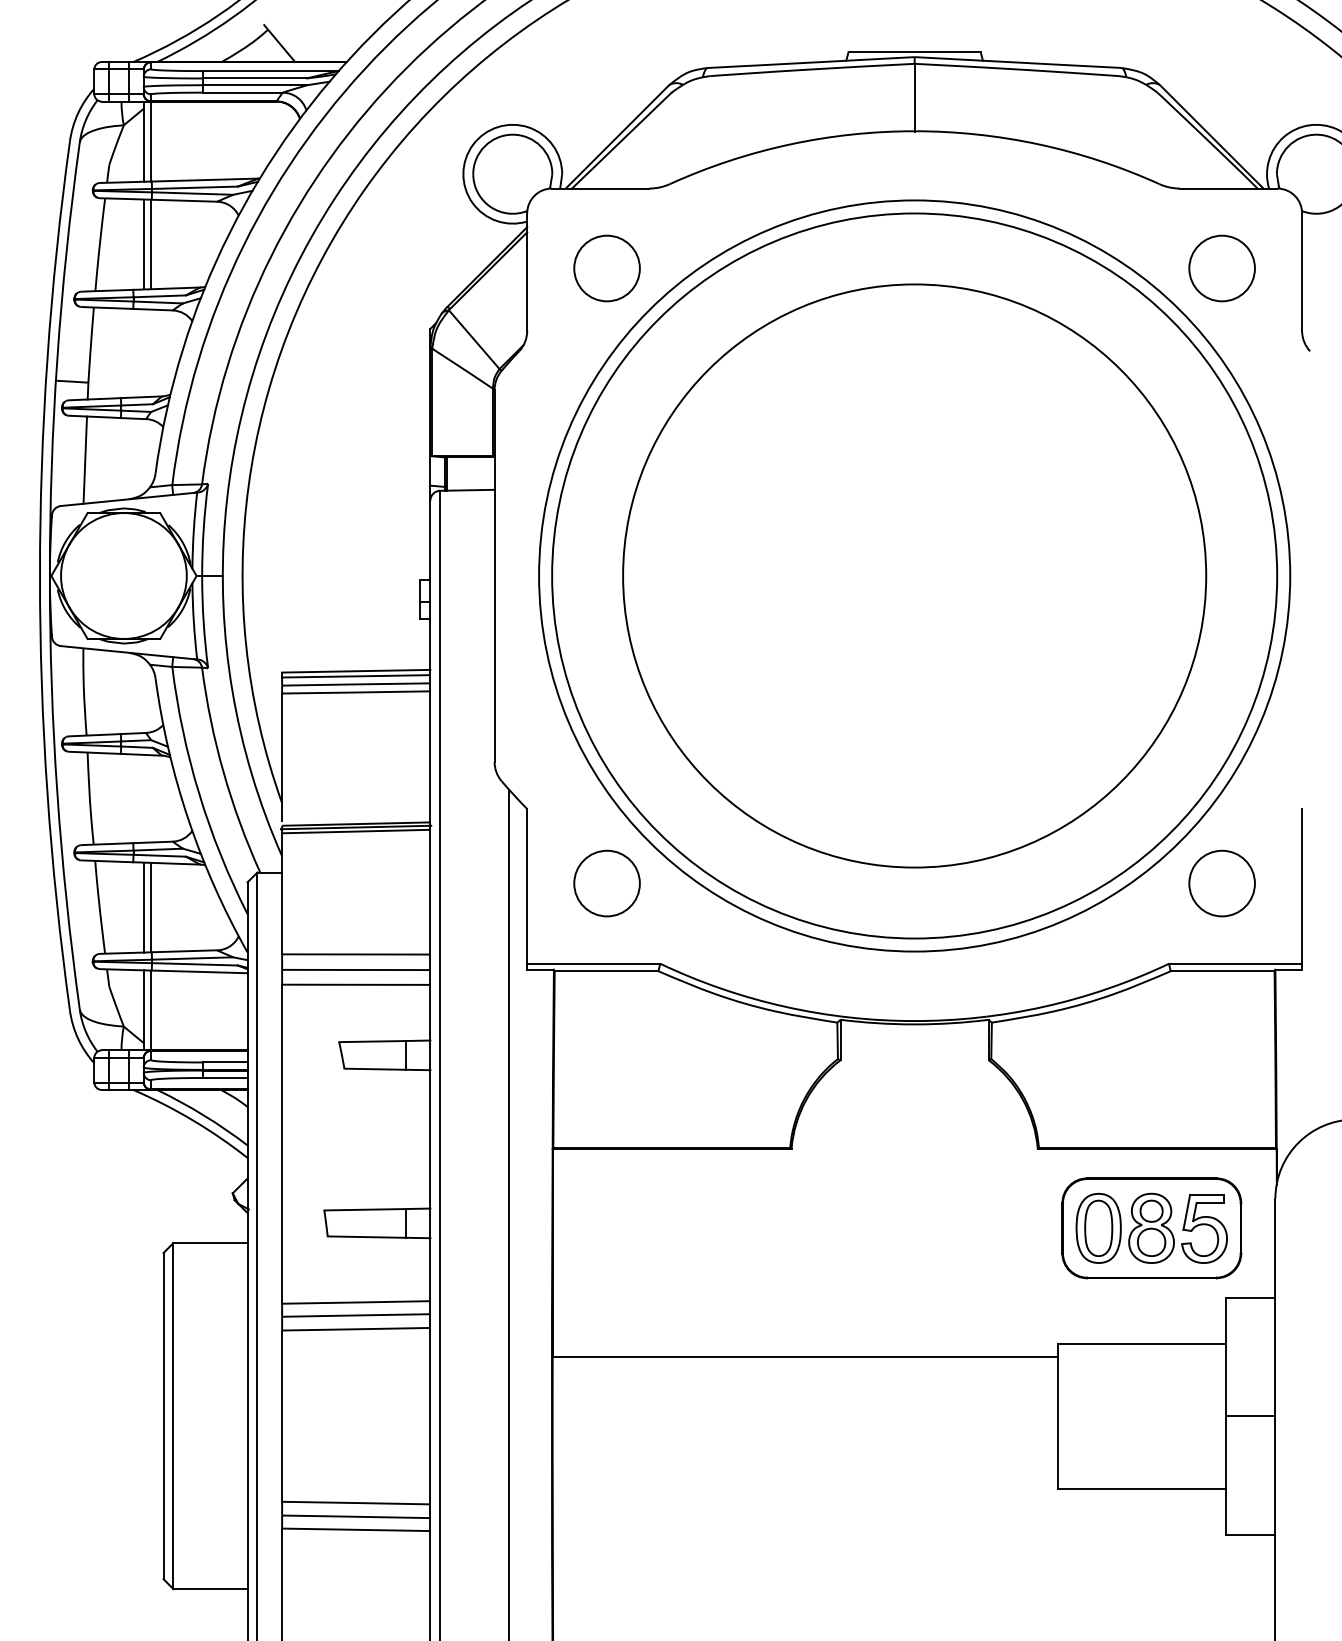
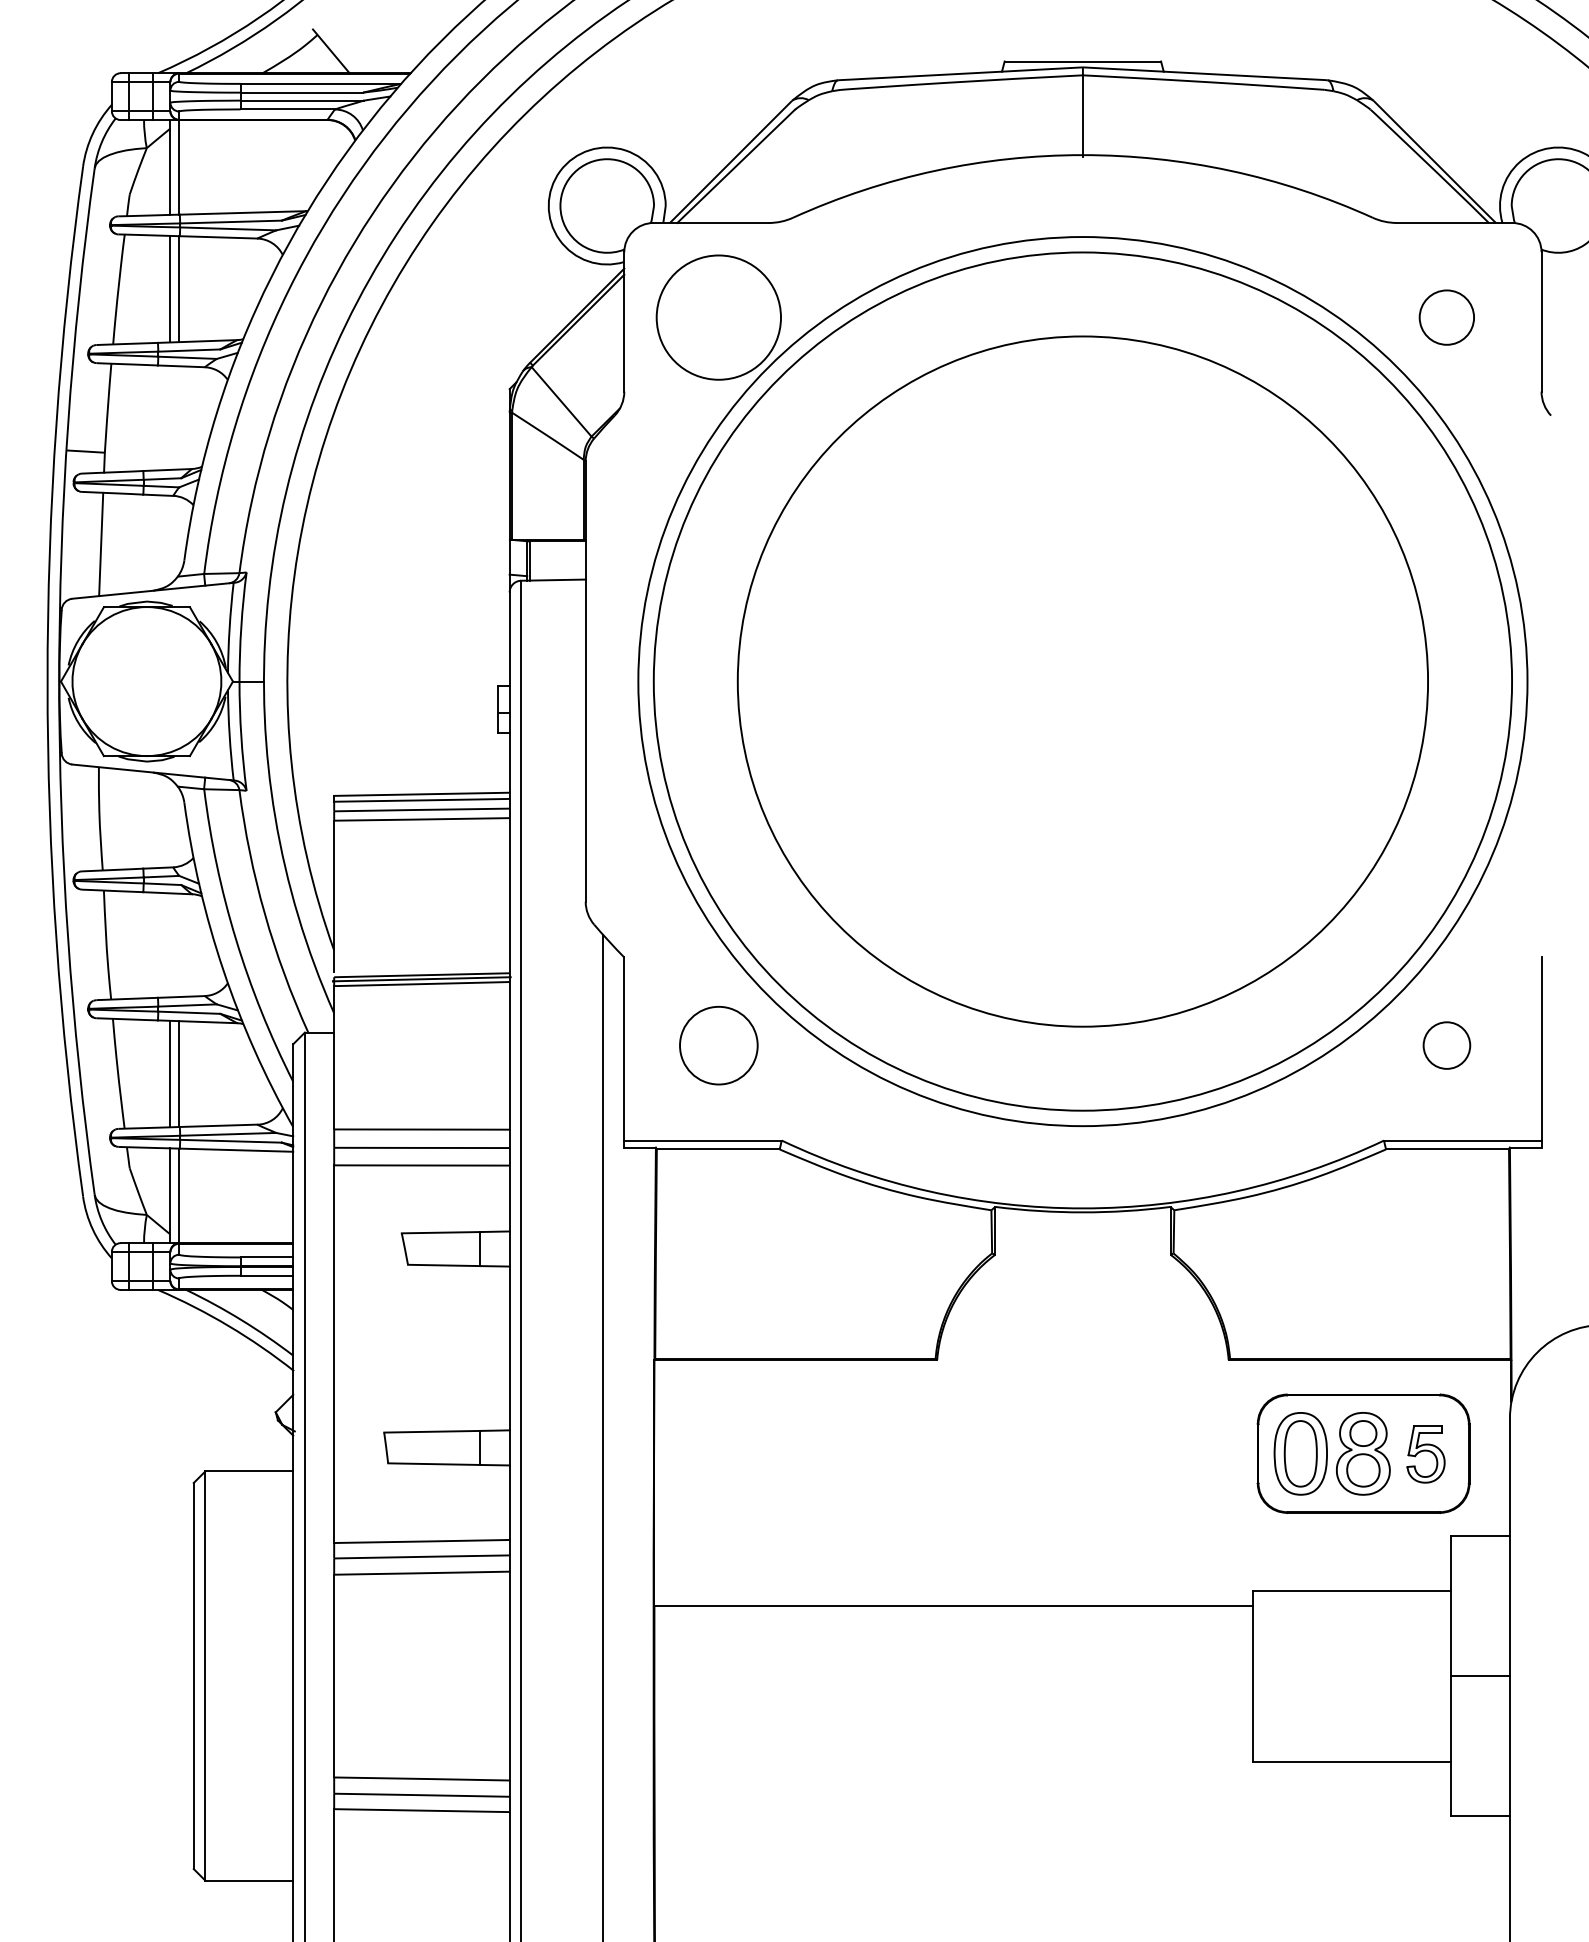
circle: (606, 268) -> (718, 317), size x1.6
circle: (1221, 268) -> (1446, 317), size x0.7
circle: (1221, 883) -> (1446, 1045), size x0.6
part: (1204, 1228) -> (1425, 1454), size x0.7

